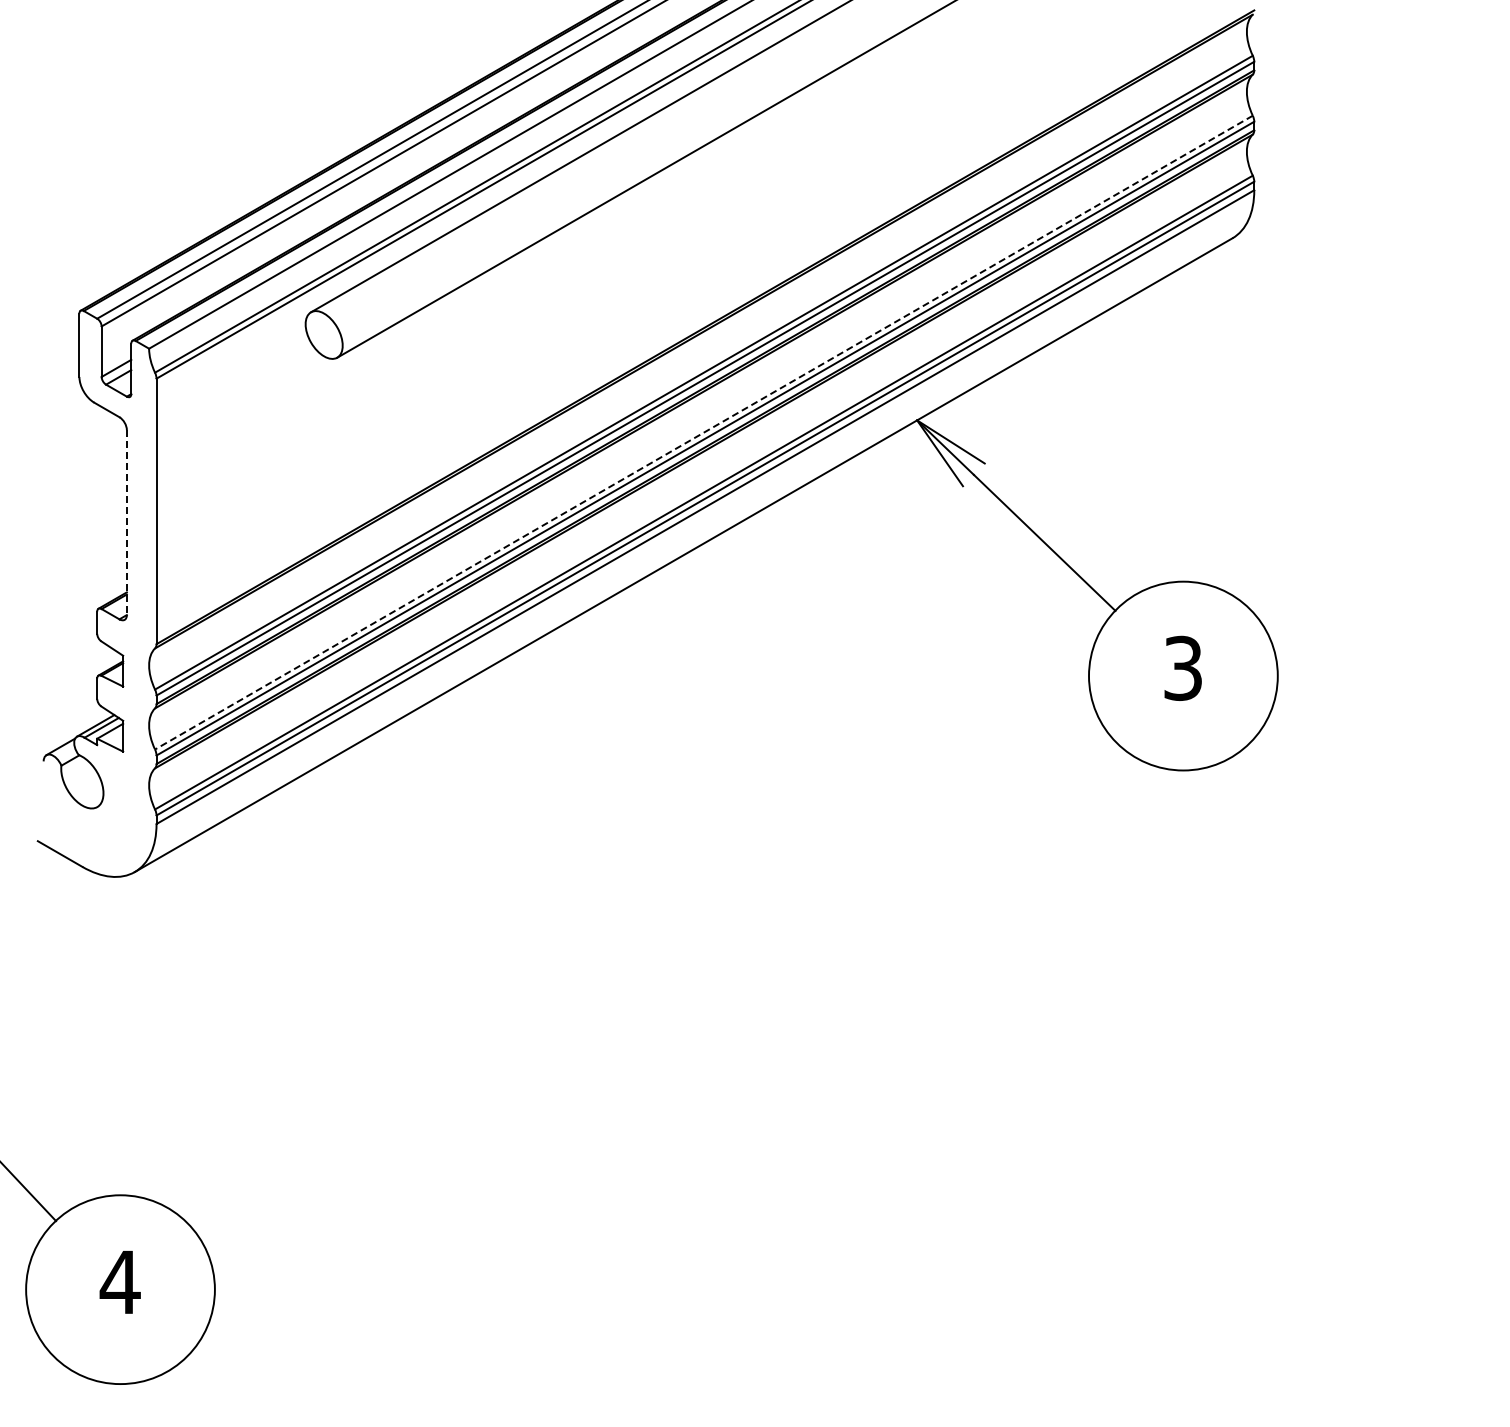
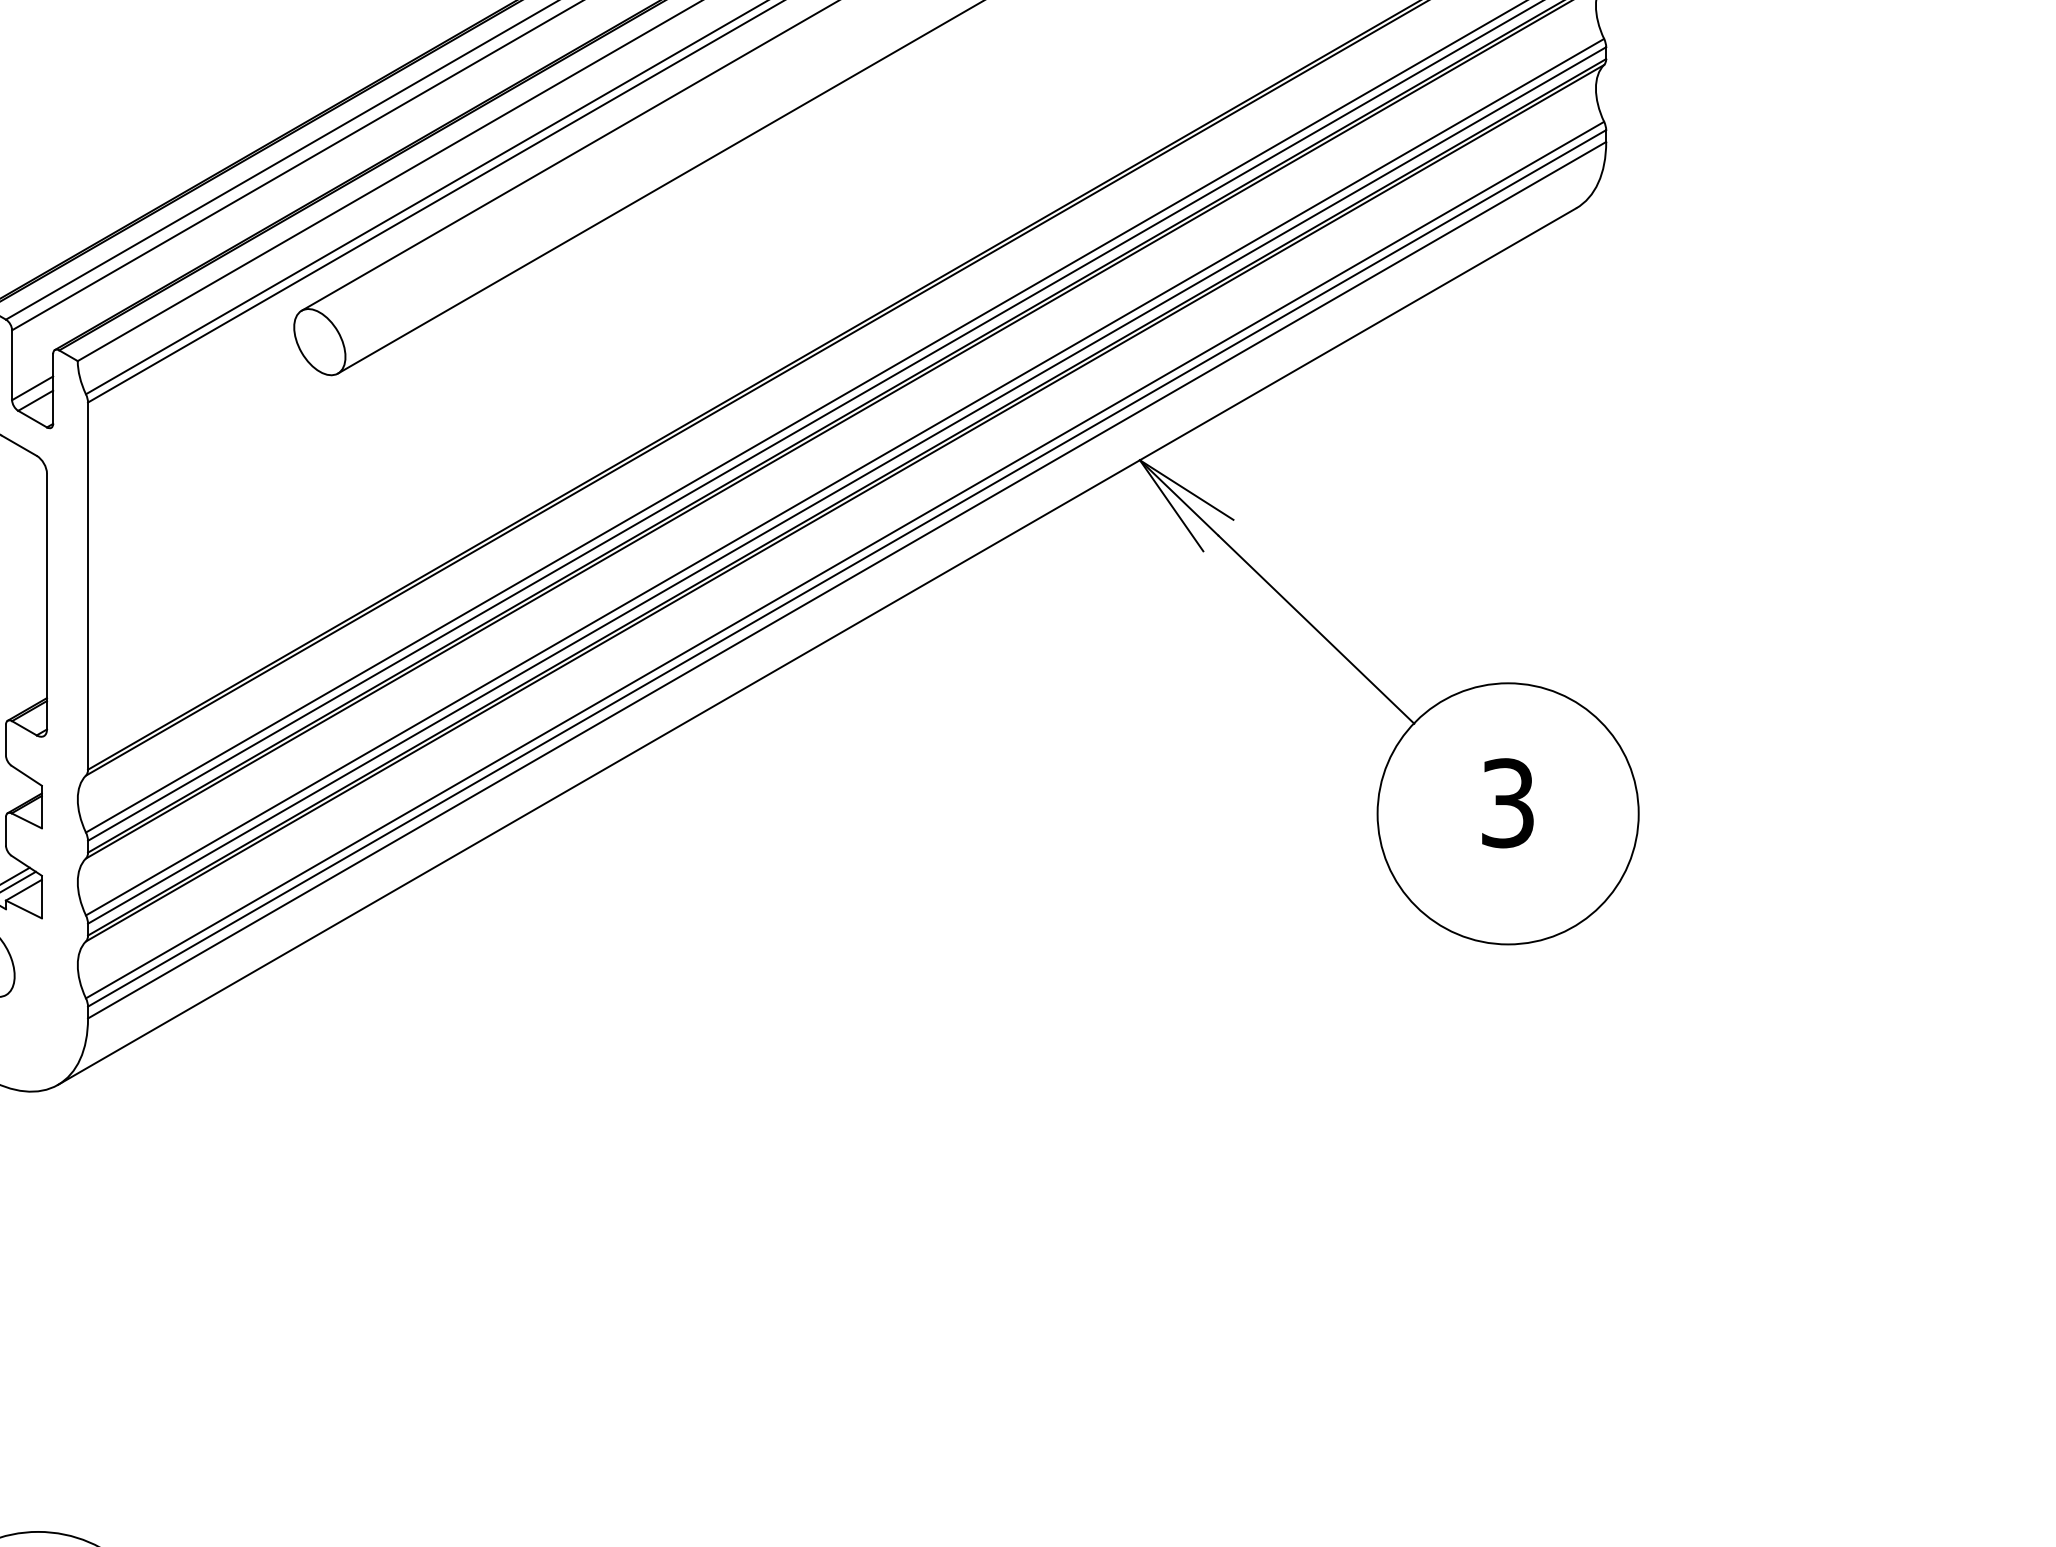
line: (703, 432) -> (844, 476), dashed -> solid
line: (126, 523) -> (46, 602), dashed -> solid

